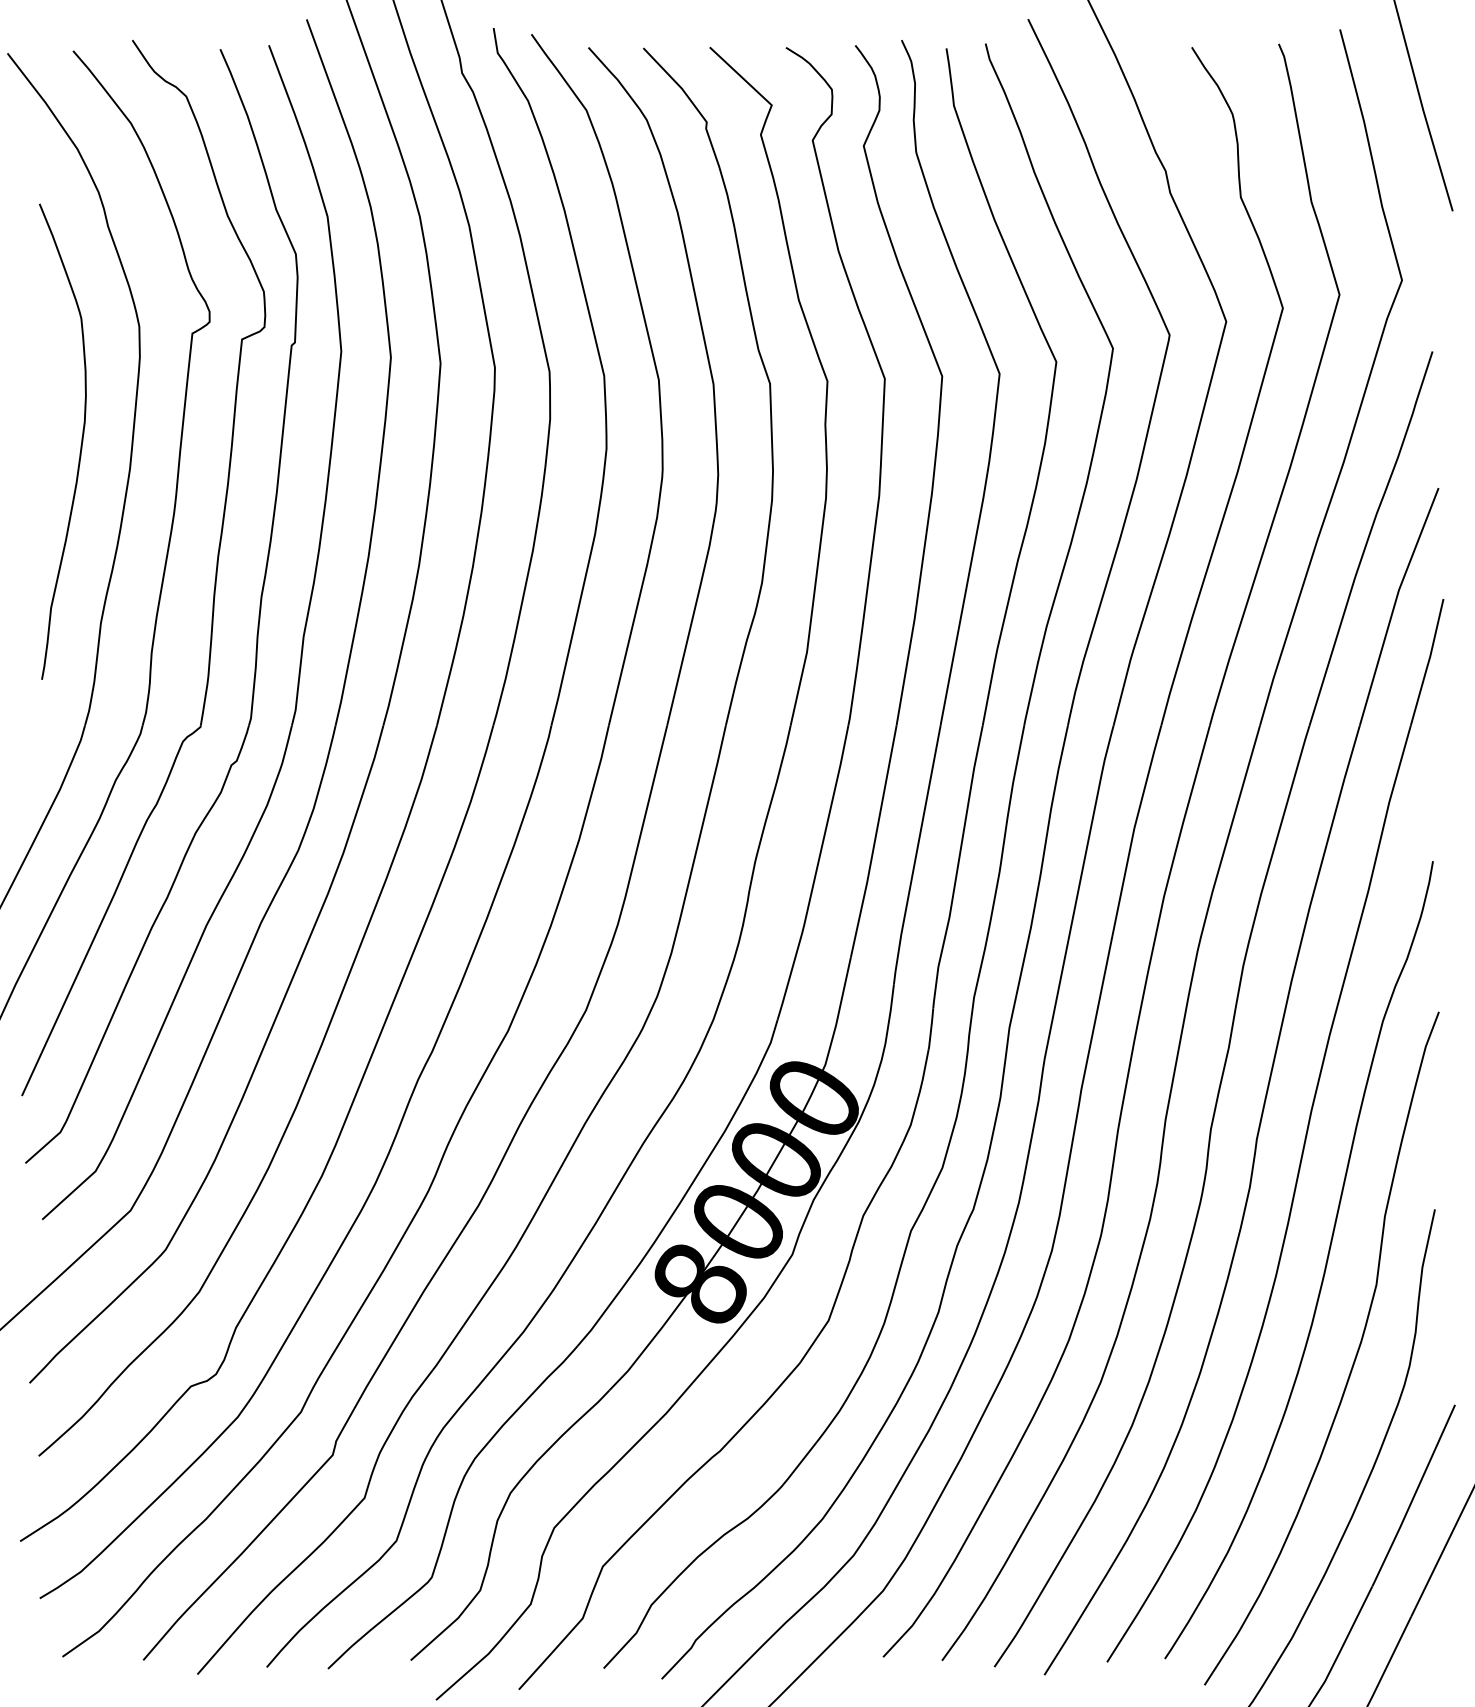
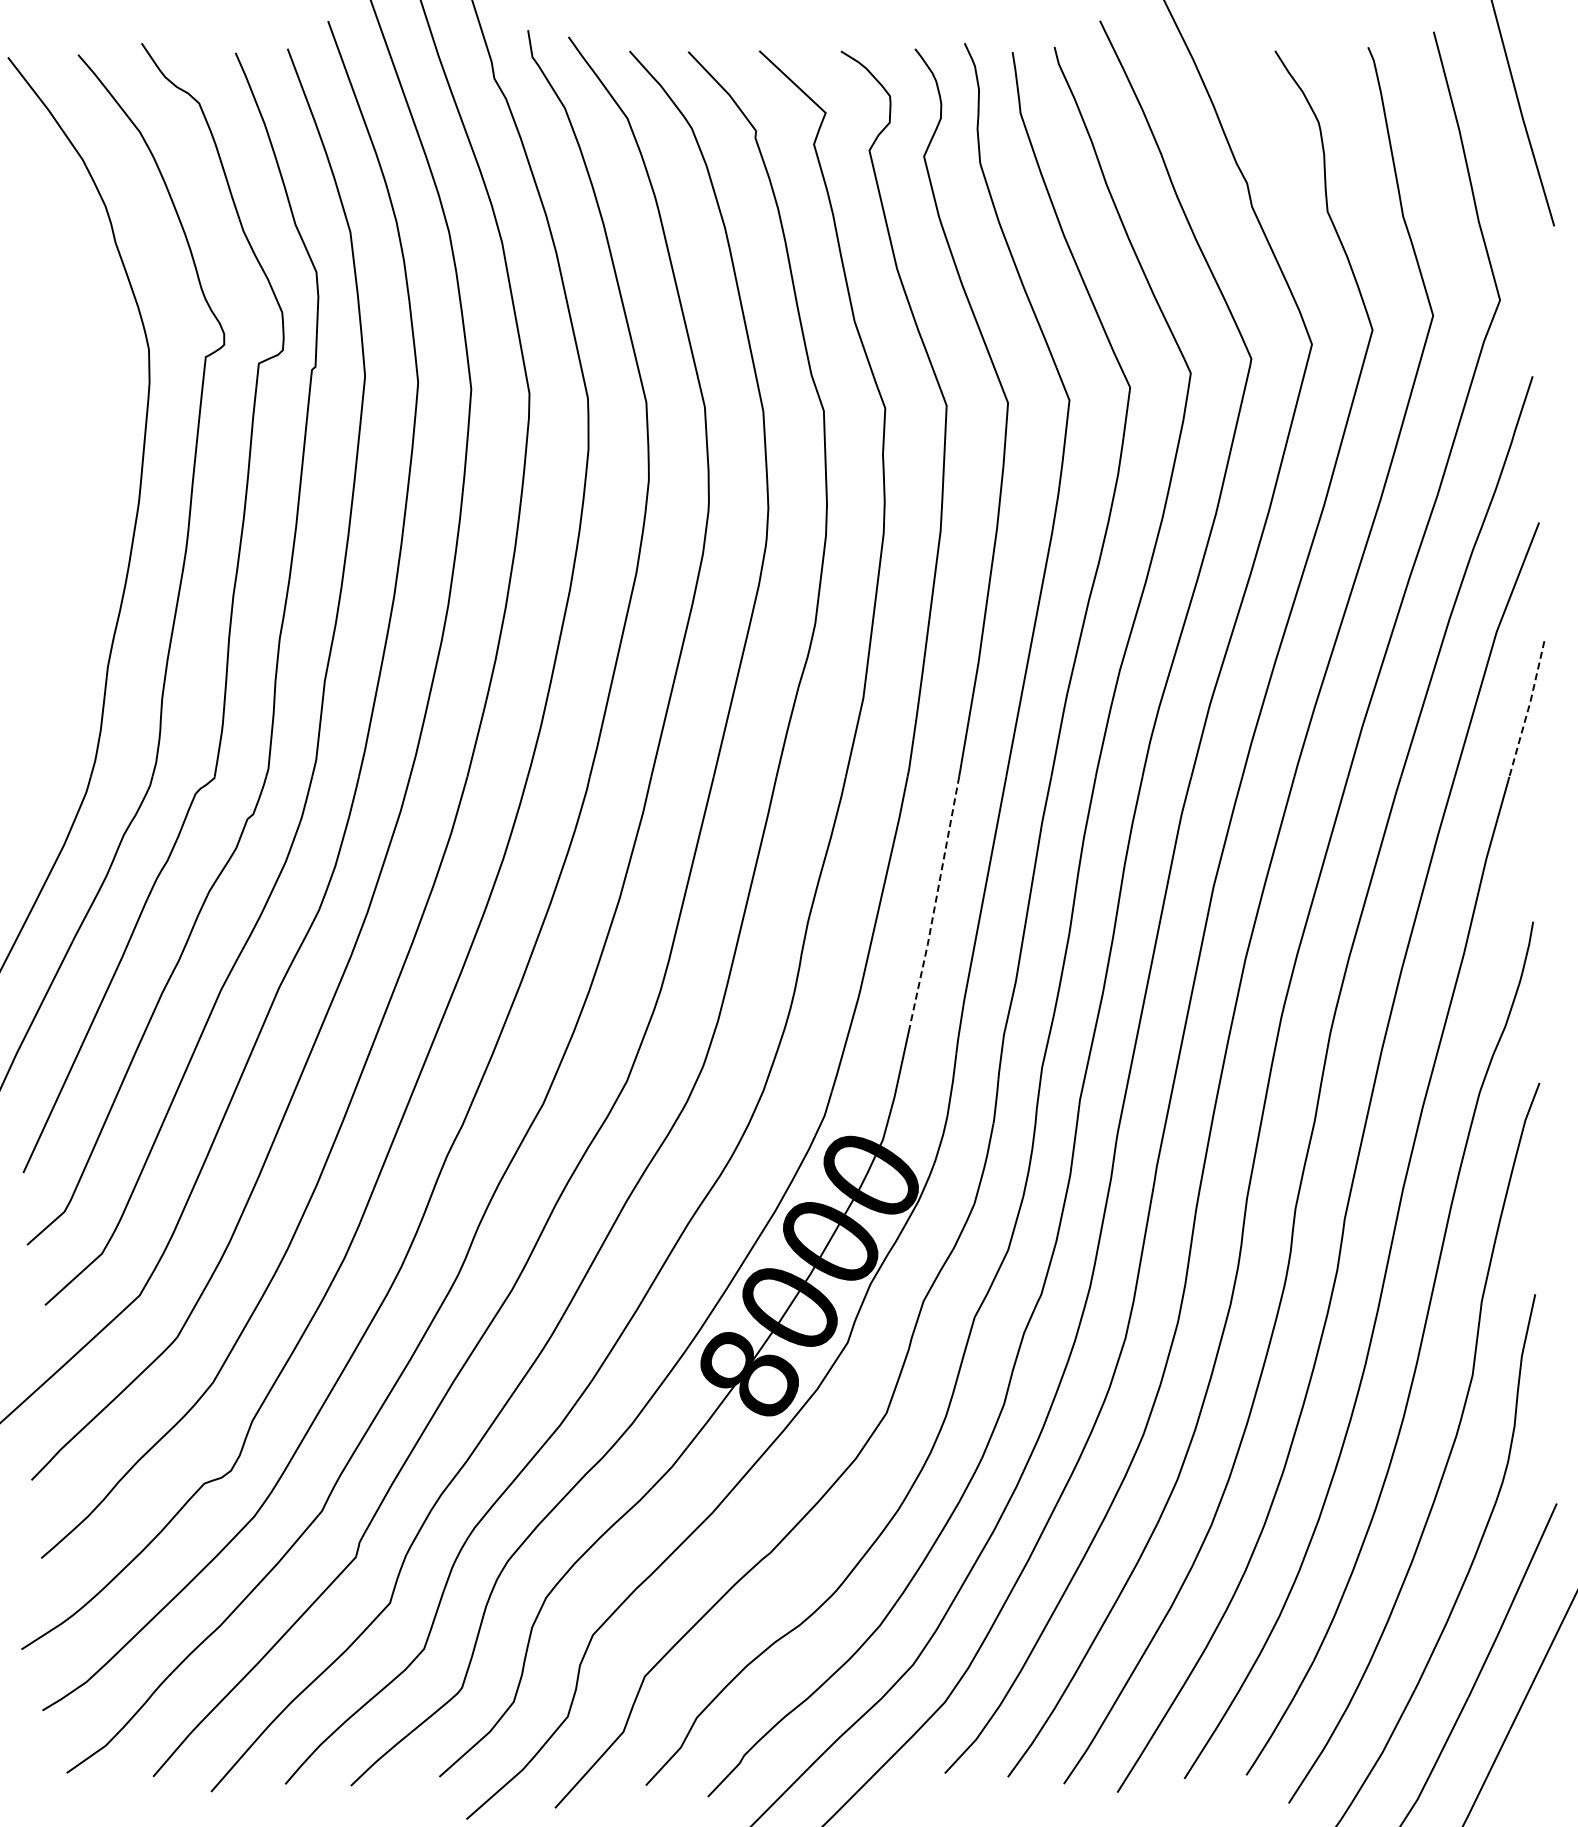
curve: (80, 442) -> (86, 473), removed
line: (1428, 662) -> (1528, 709), solid -> dashed
line: (874, 843) -> (935, 902), solid -> dashed

